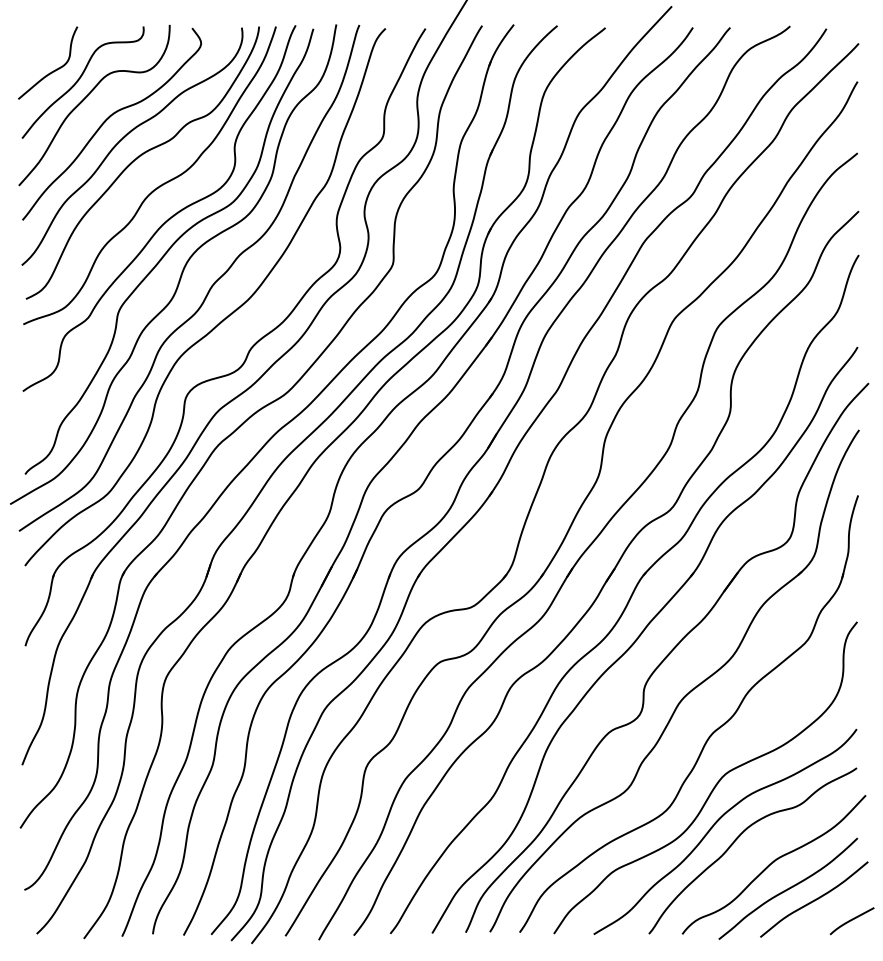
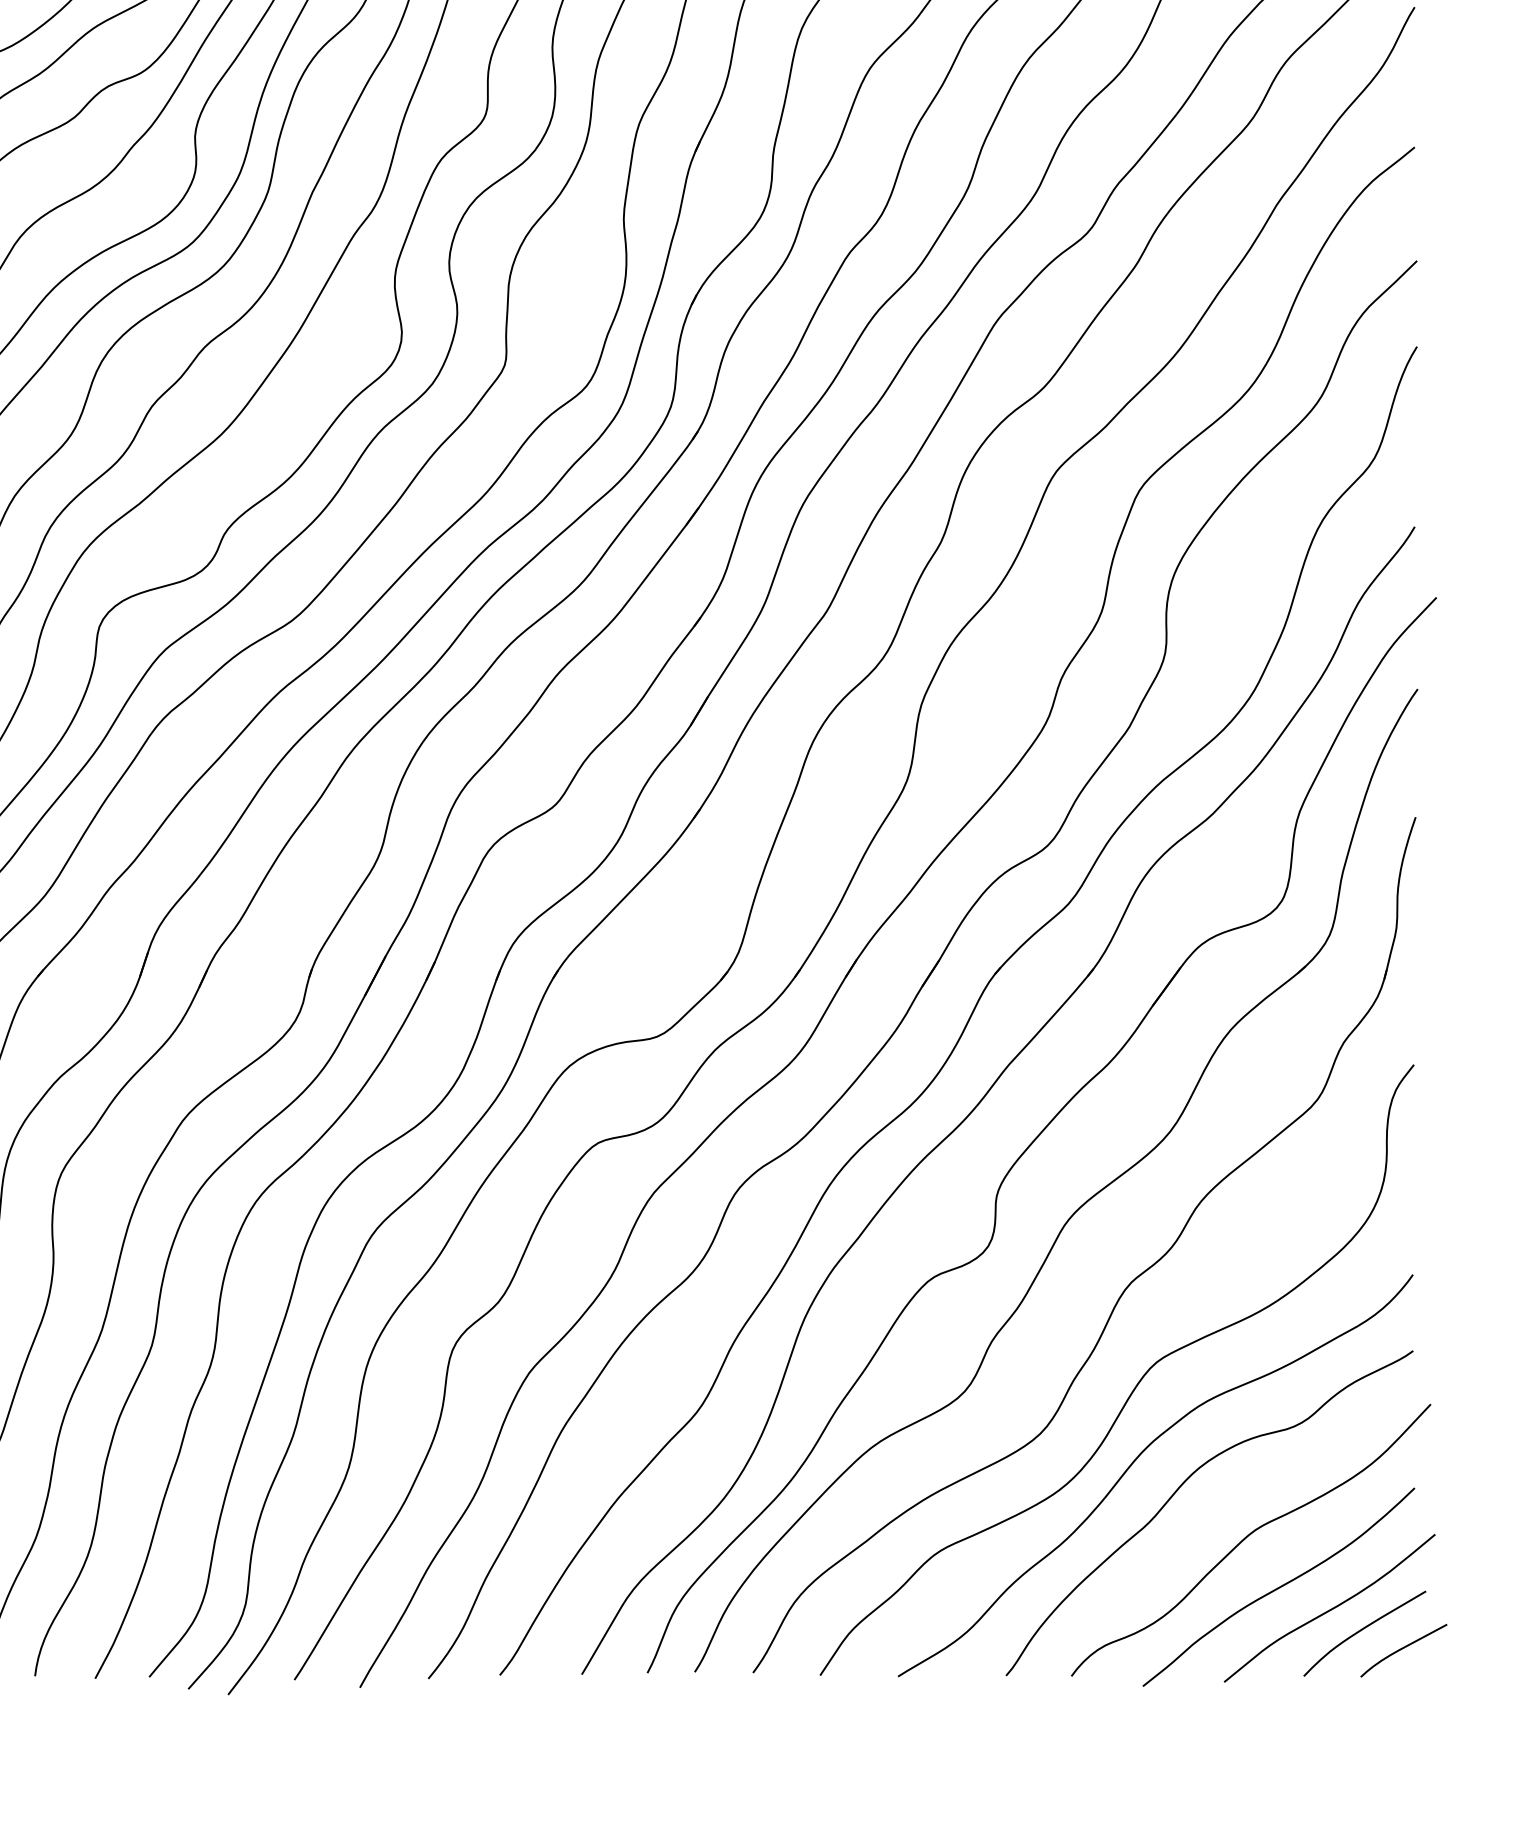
curve: (831, 911) -> (1363, 1631), added

